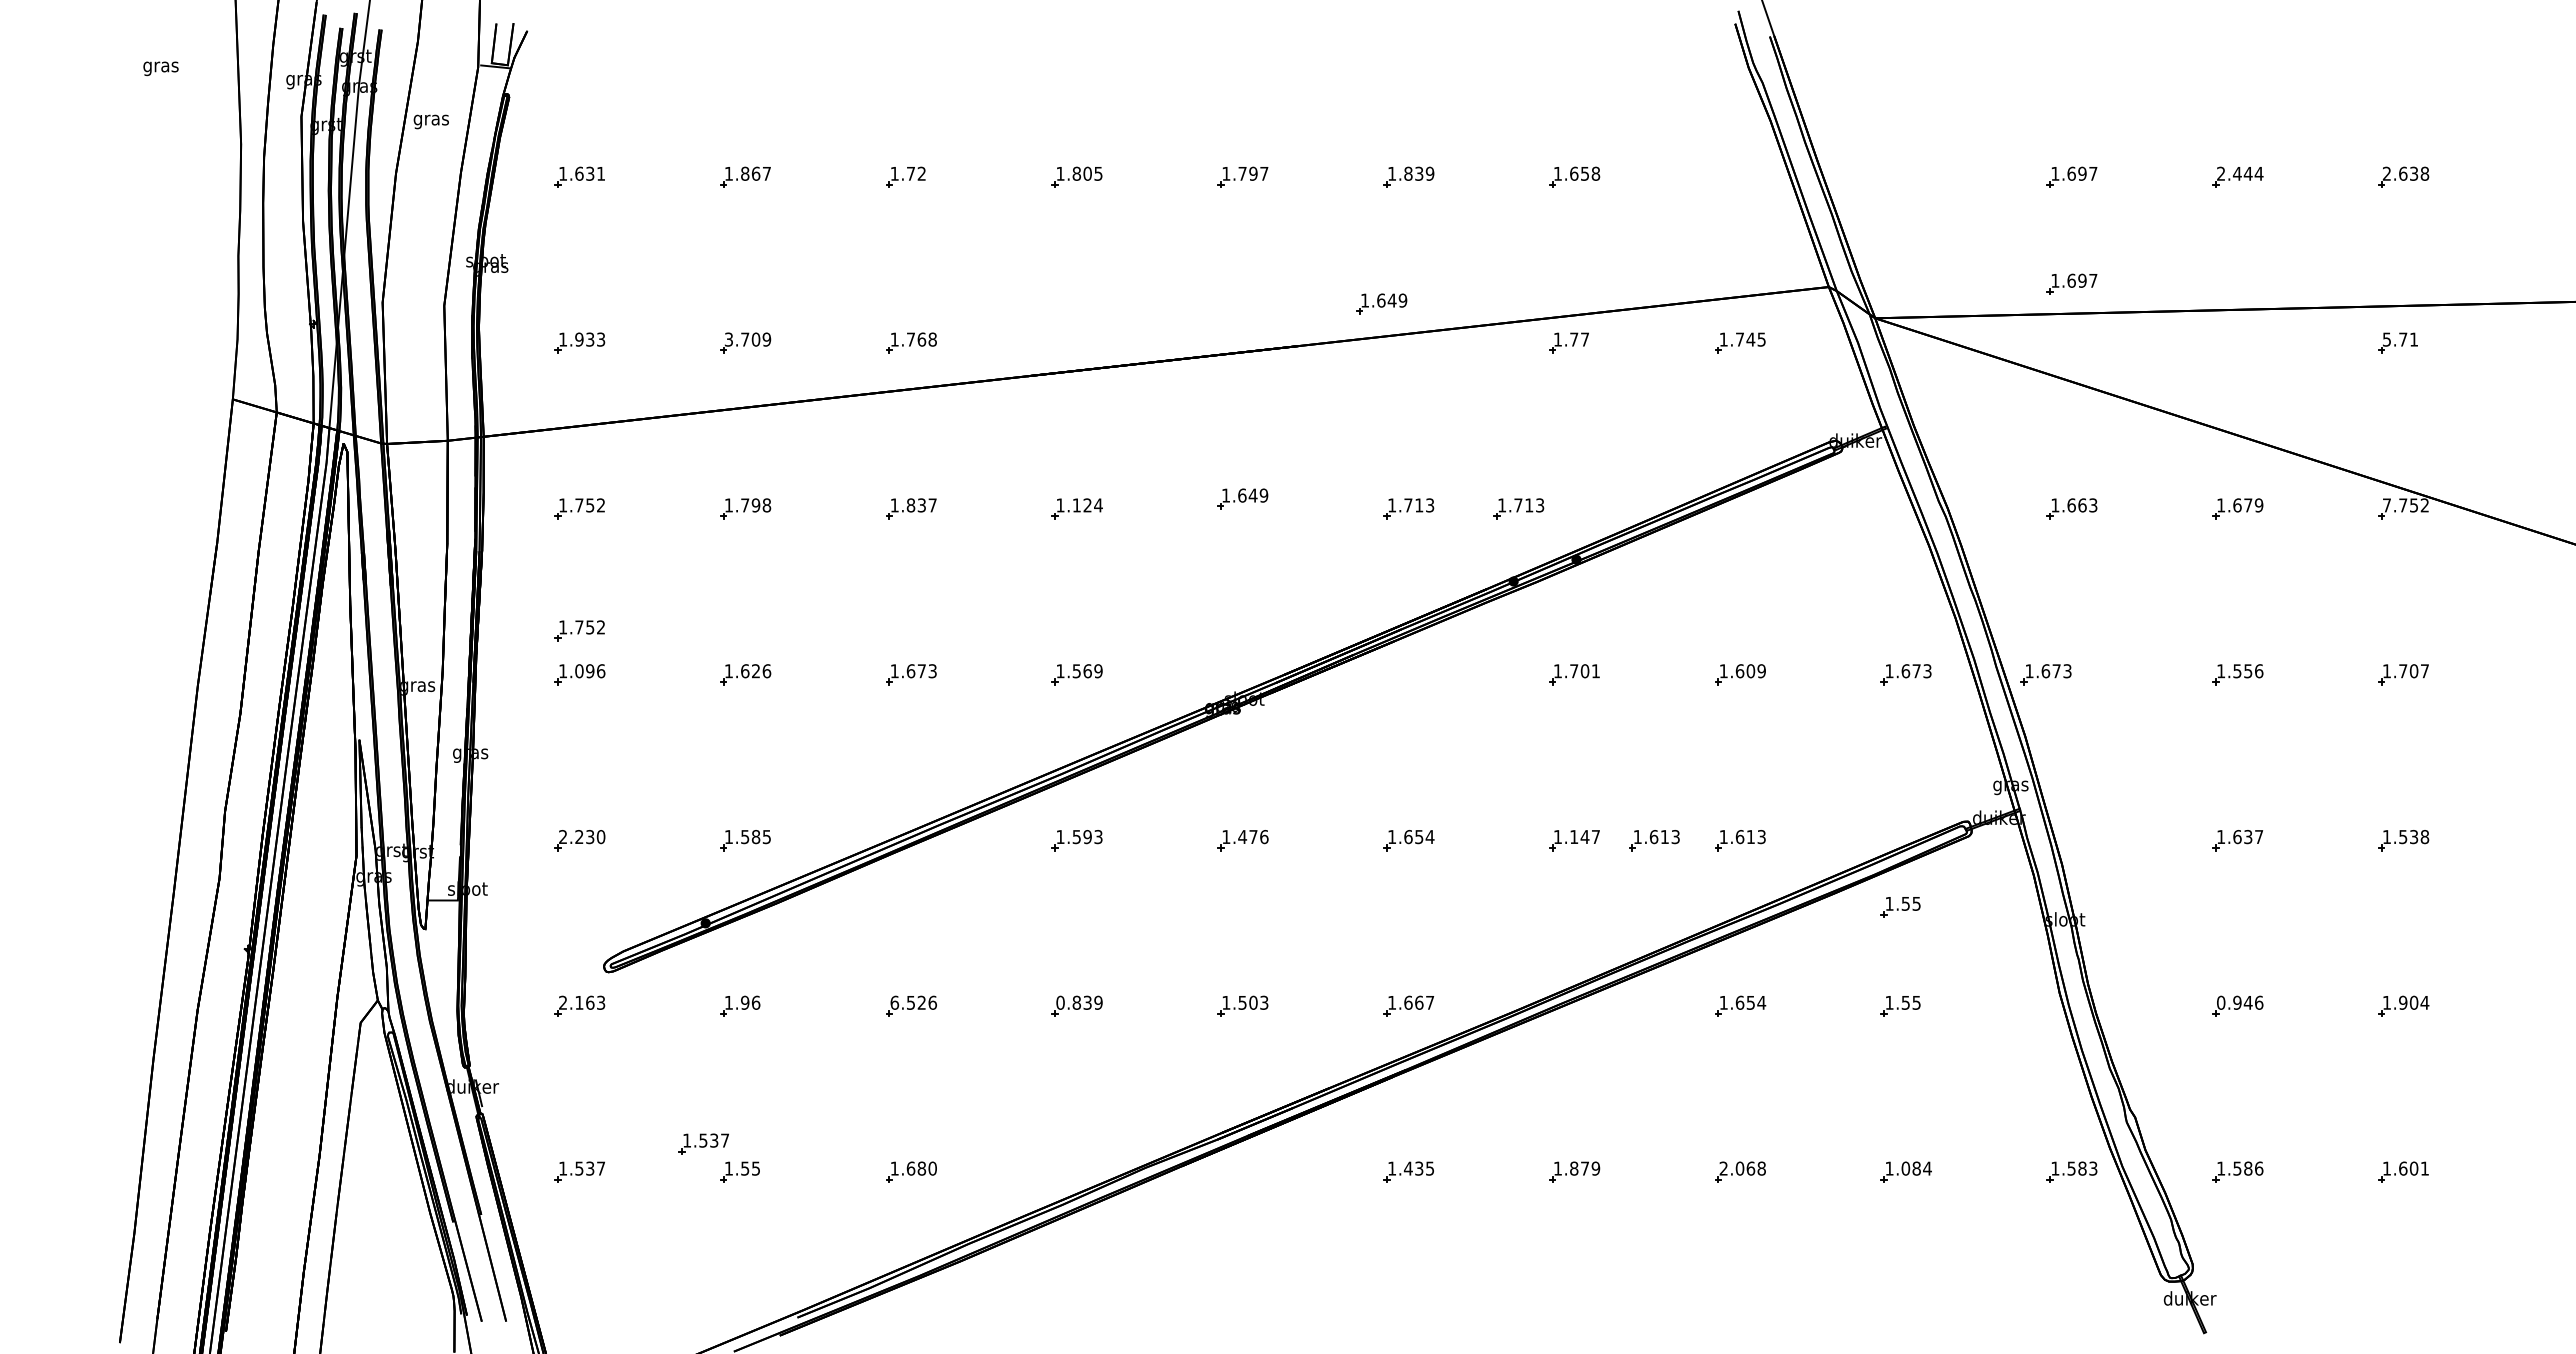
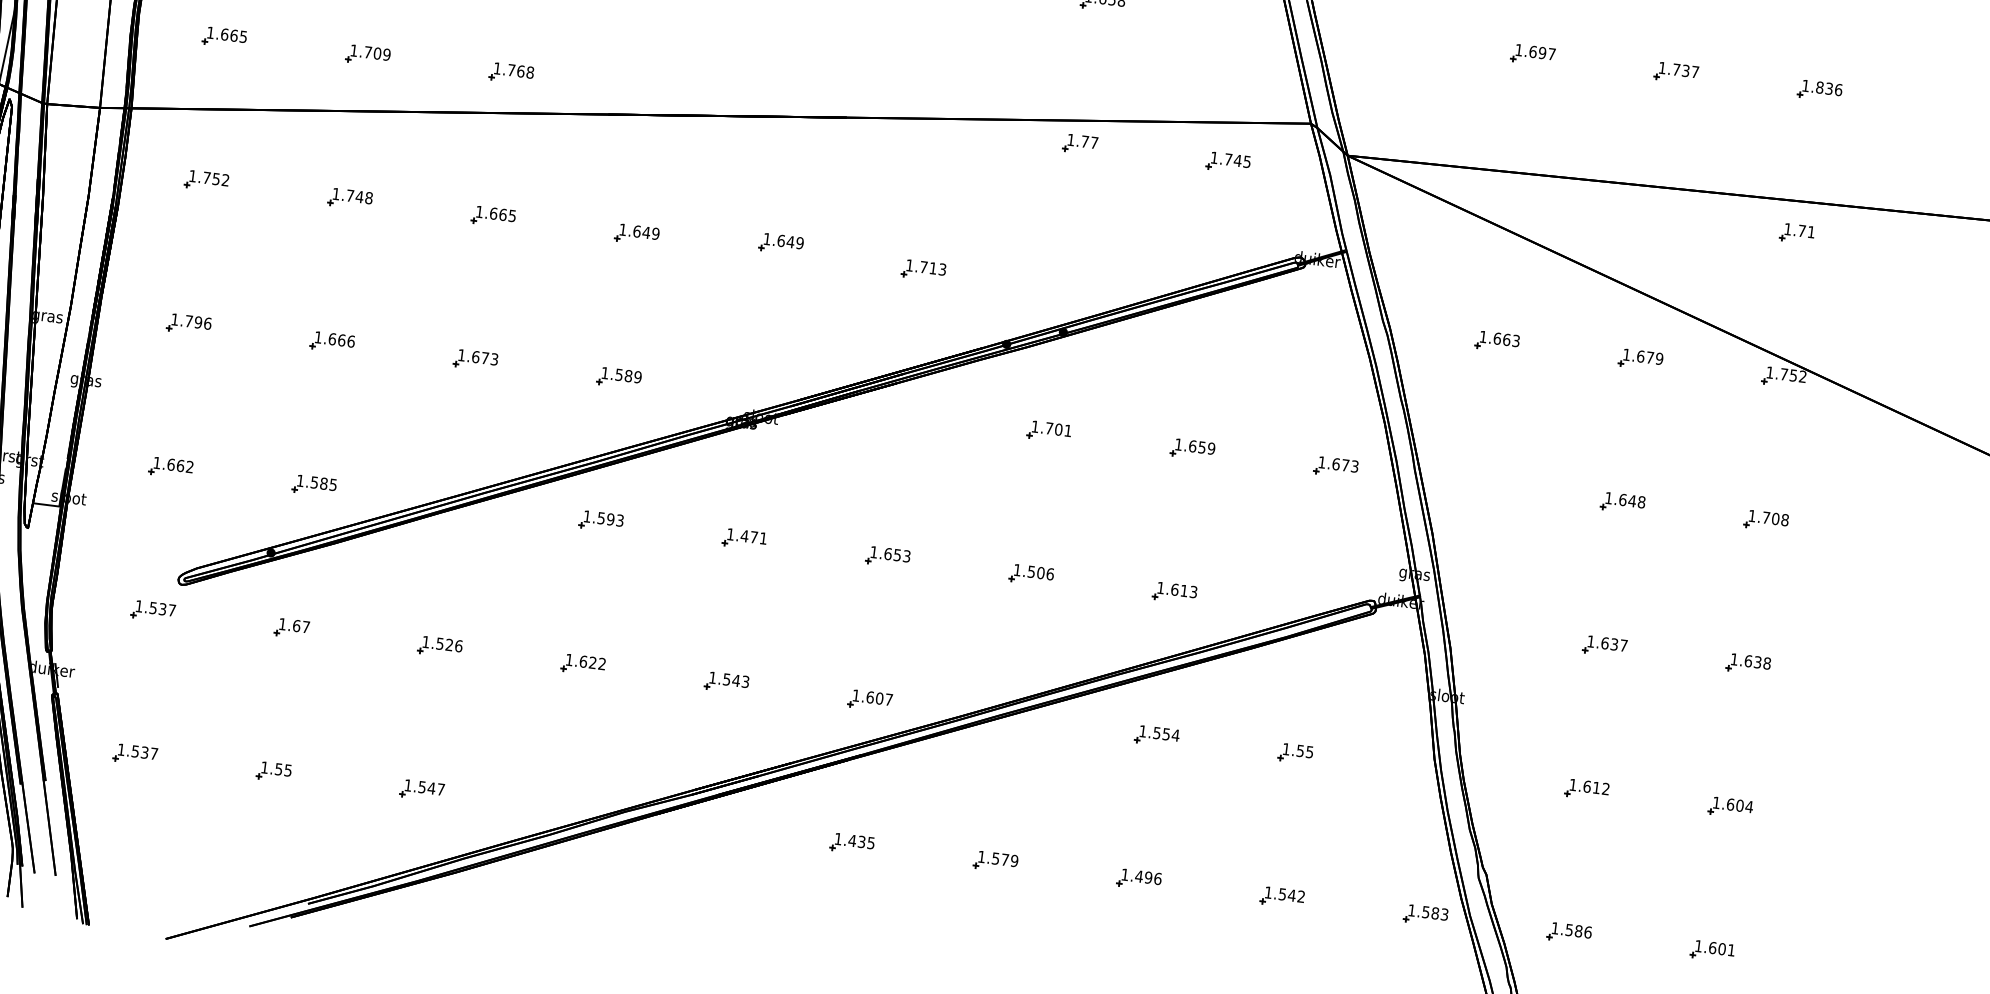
text: (2240, 173) -> (1679, 69), 2.444 -> 1.737
text: (2405, 173) -> (1821, 87), 2.638 -> 1.836
part: (2071, 283) -> (1521, 146), removed
part: (1381, 303) -> (922, 89), removed
text: (590, 339) -> (234, 35), 1.933 -> 1.665
text: (728, 339) -> (353, 50), 3.709 -> 1.709
text: (2386, 339) -> (1787, 229), 5.71 -> 1.71
text: (755, 505) -> (359, 197), 1.798 -> 1.748
text: (921, 505) -> (502, 214), 1.837 -> 1.665
text: (1087, 505) -> (646, 232), 1.124 -> 1.649
text: (2386, 505) -> (1769, 372), 7.752 -> 1.752
part: (1518, 508) -> (1018, 281), removed
part: (579, 630) -> (193, 286), removed
text: (579, 671) -> (189, 321), 1.096 -> 1.796
text: (755, 671) -> (341, 340), 1.626 -> 1.666
text: (1087, 671) -> (628, 376), 1.569 -> 1.589
text: (1750, 671) -> (1201, 447), 1.609 -> 1.659
text: (2248, 671) -> (1632, 501), 1.556 -> 1.648
text: (2424, 671) -> (1784, 520), 1.707 -> 1.708
part: (2045, 674) -> (1456, 482), removed
text: (582, 837) -> (173, 465), 2.230 -> 1.662
text: (1264, 837) -> (763, 538), 1.476 -> 1.471
text: (1429, 837) -> (906, 556), 1.654 -> 1.653
text: (1585, 837) -> (1041, 573), 1.147 -> 1.506
text: (2403, 837) -> (1748, 661), 1.538 -> 1.638
part: (1654, 840) -> (1100, 583), removed
part: (1900, 907) -> (1306, 667), removed
text: (582, 1002) -> (156, 608), 2.163 -> 1.537
text: (750, 1002) -> (301, 626), 1.96 -> 1.67
text: (894, 1002) -> (425, 641), 6.526 -> 1.526
text: (1079, 1002) -> (585, 661), 0.839 -> 1.622
text: (1253, 1002) -> (736, 680), 1.503 -> 1.543
text: (1419, 1002) -> (879, 698), 1.667 -> 1.607
text: (1739, 1002) -> (1156, 732), 1.654 -> 1.554
text: (2240, 1002) -> (1589, 786), 0.946 -> 1.612
text: (2403, 1002) -> (1730, 804), 1.904 -> 1.604
part: (703, 1143) -> (245, 743), removed
text: (921, 1168) -> (431, 788), 1.680 -> 1.547
text: (1574, 1168) -> (996, 858), 1.879 -> 1.579
text: (1742, 1168) -> (1141, 876), 2.068 -> 1.496
text: (1916, 1168) -> (1291, 895), 1.084 -> 1.542

